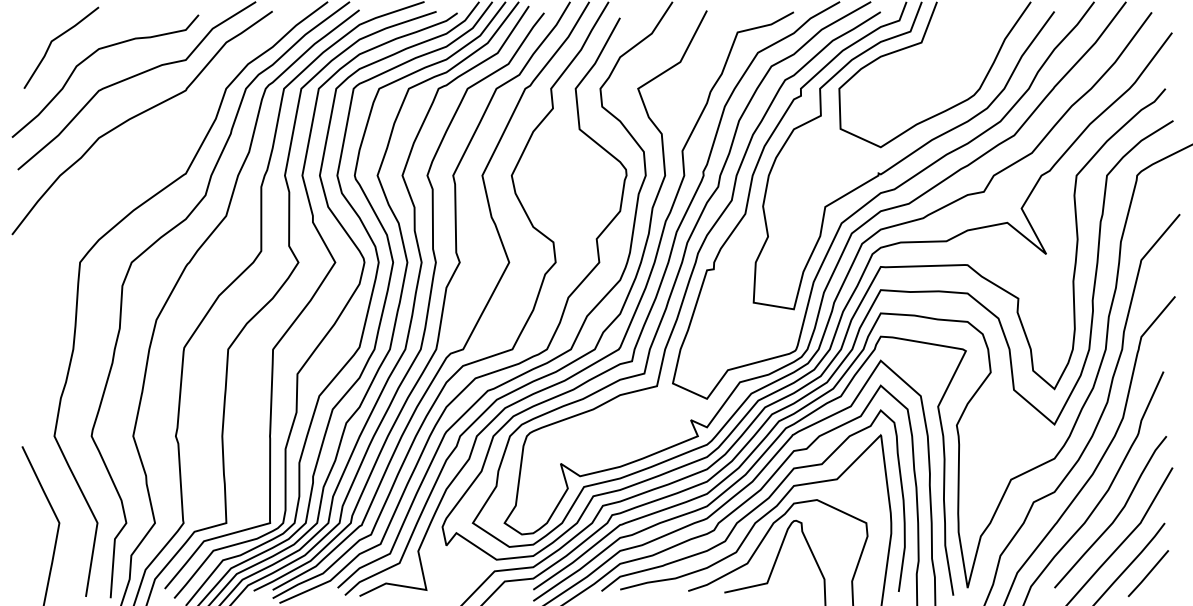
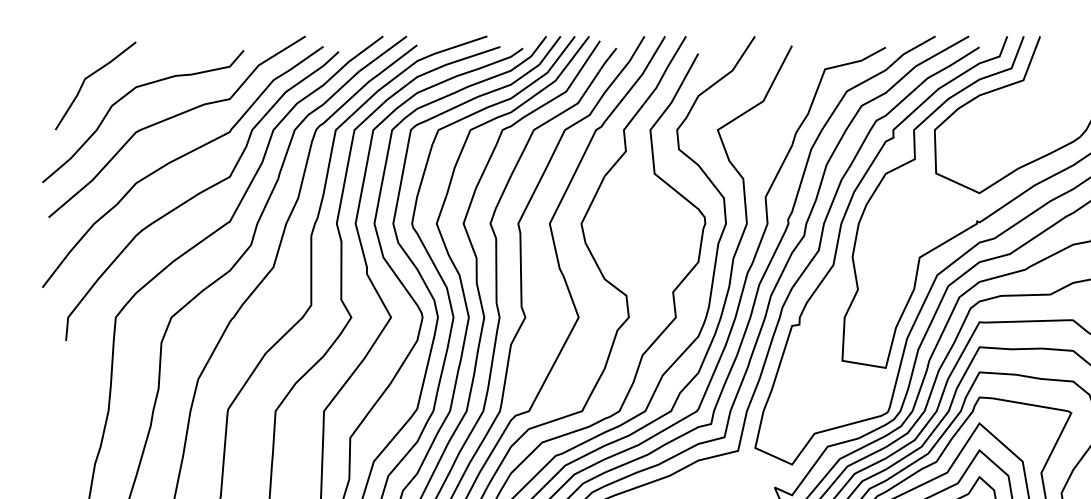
curve: (159, 147) -> (201, 193), added

